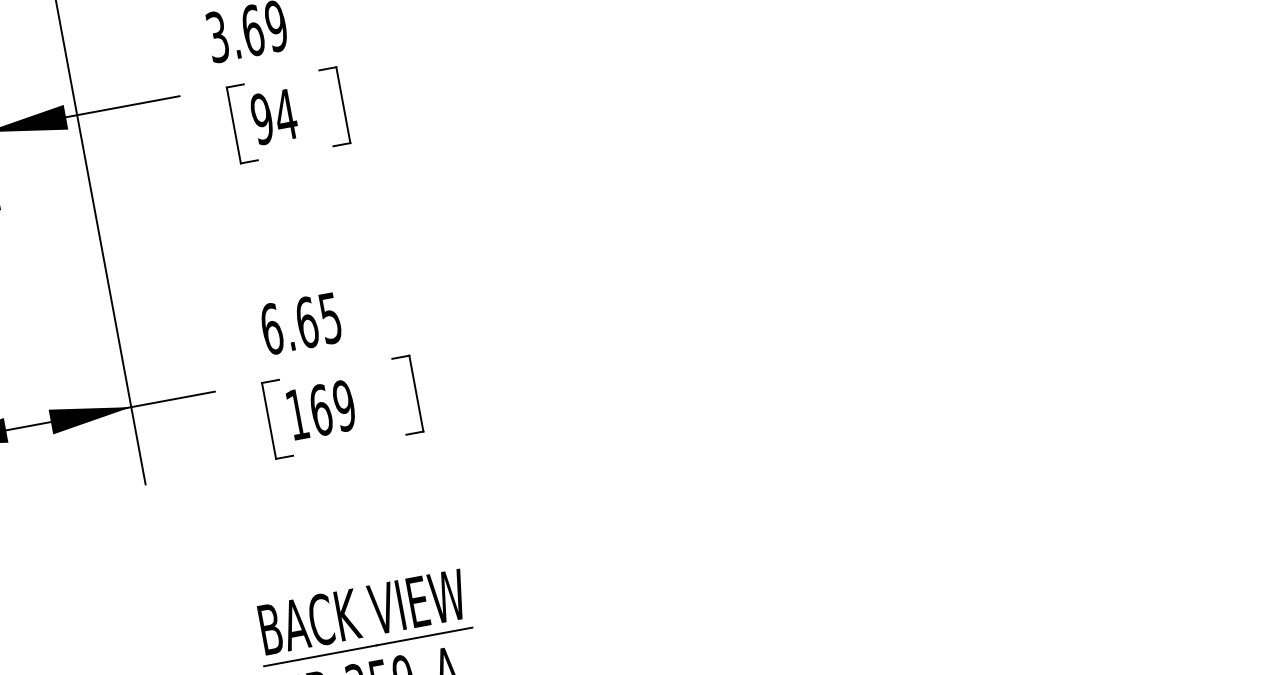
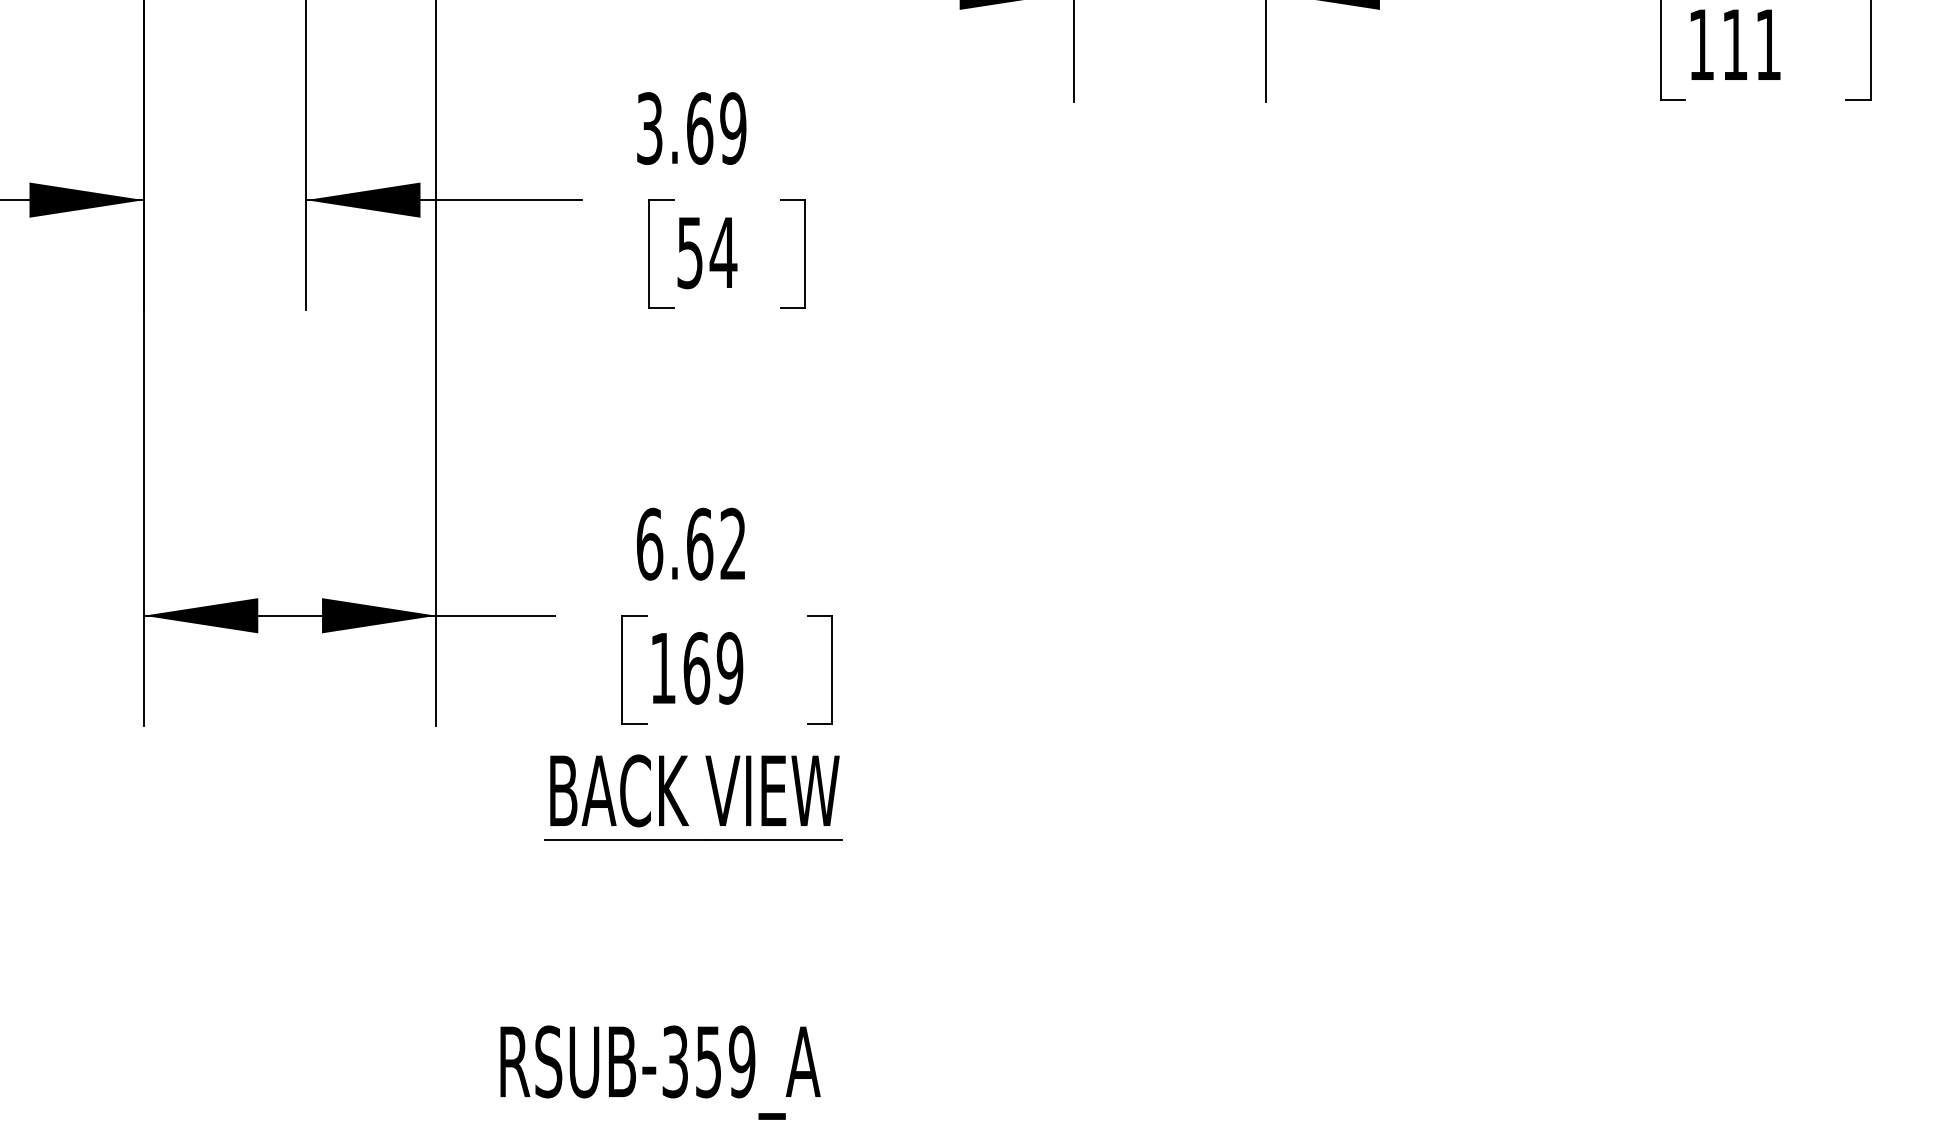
text: (262, 118) -> (690, 252), 94 -> 54
text: (329, 317) -> (732, 543), 6.65 -> 6.62
part: (353, 624) -> (678, 805), moved

